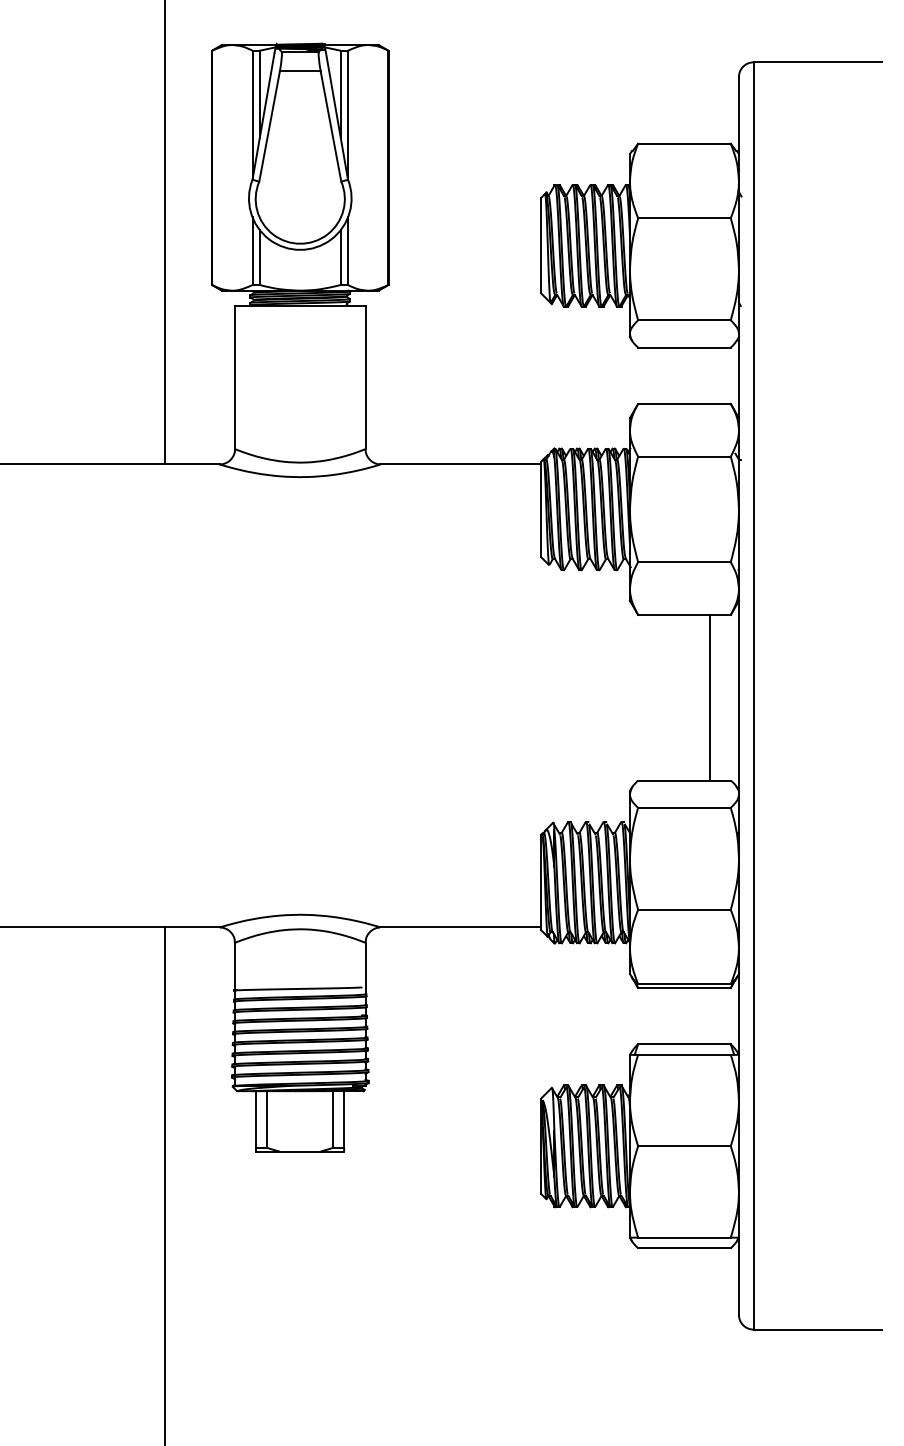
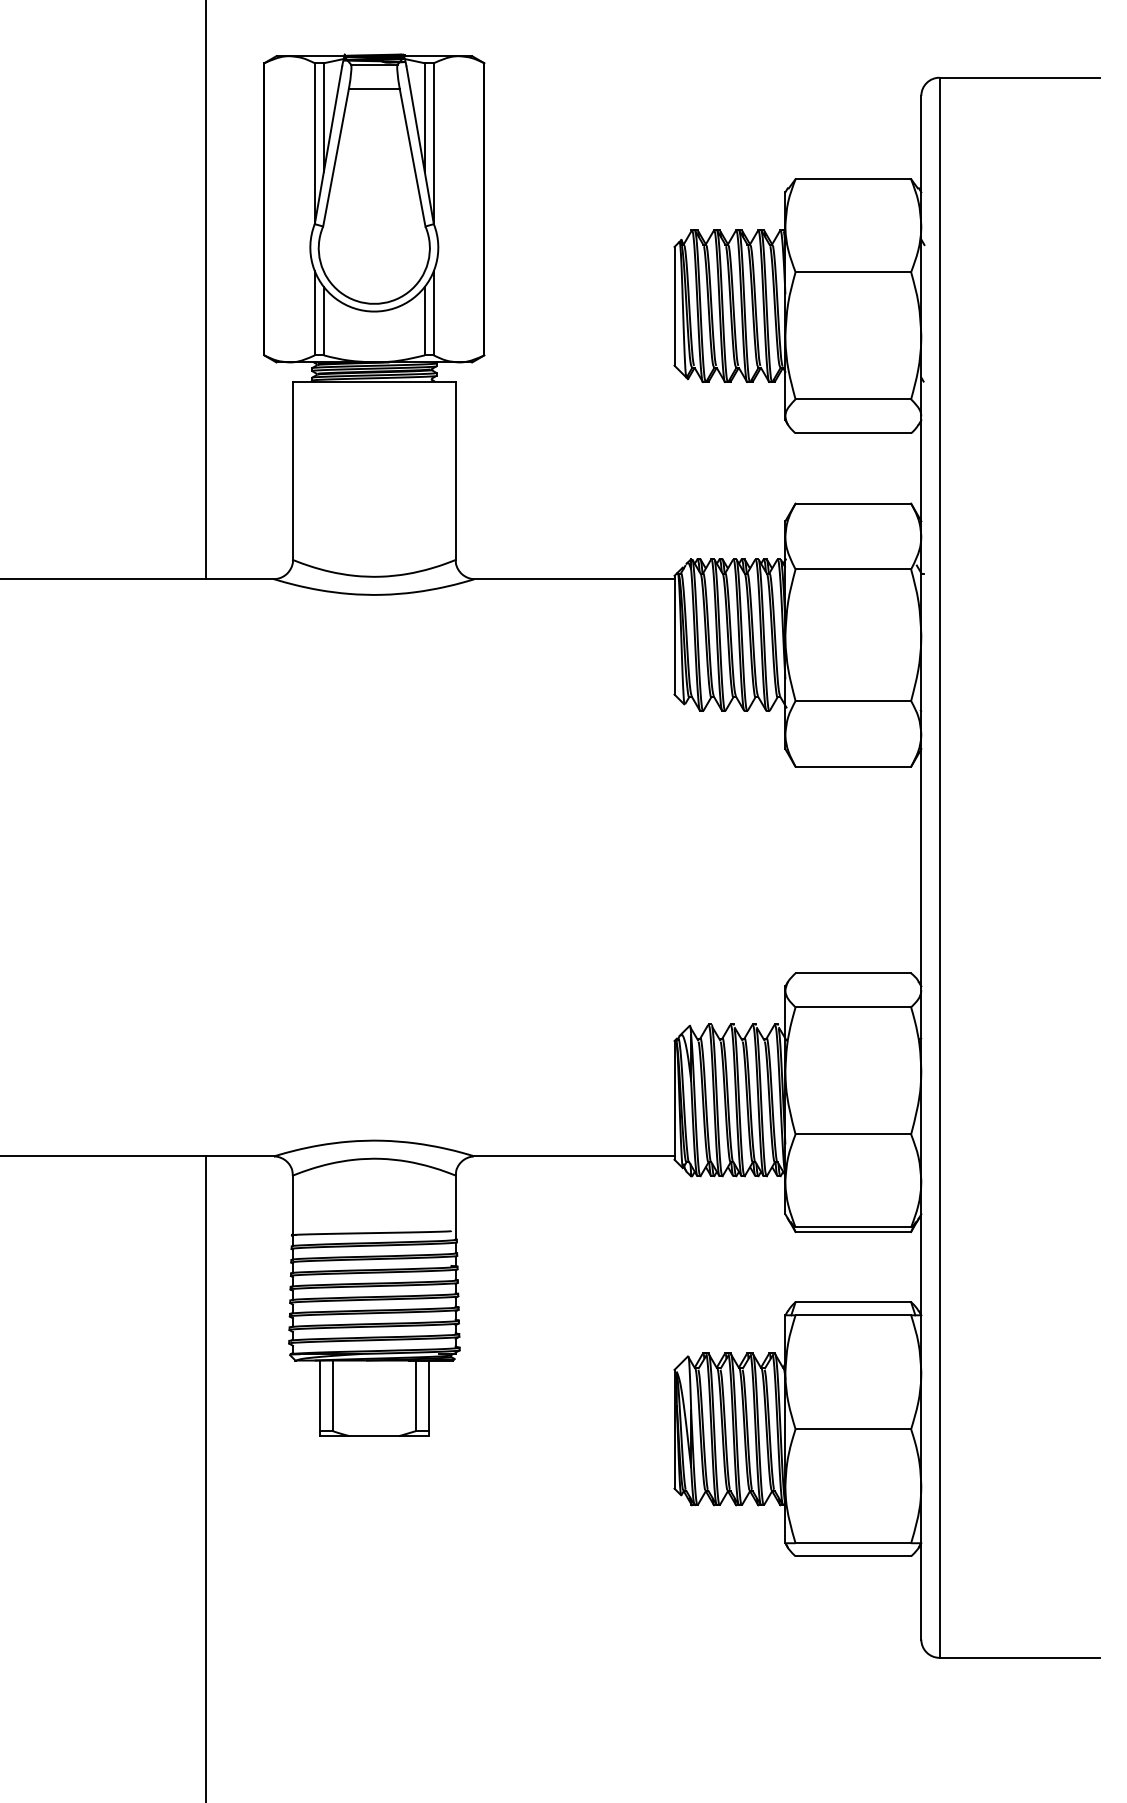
line: (709, 697) -> (884, 869), removed

